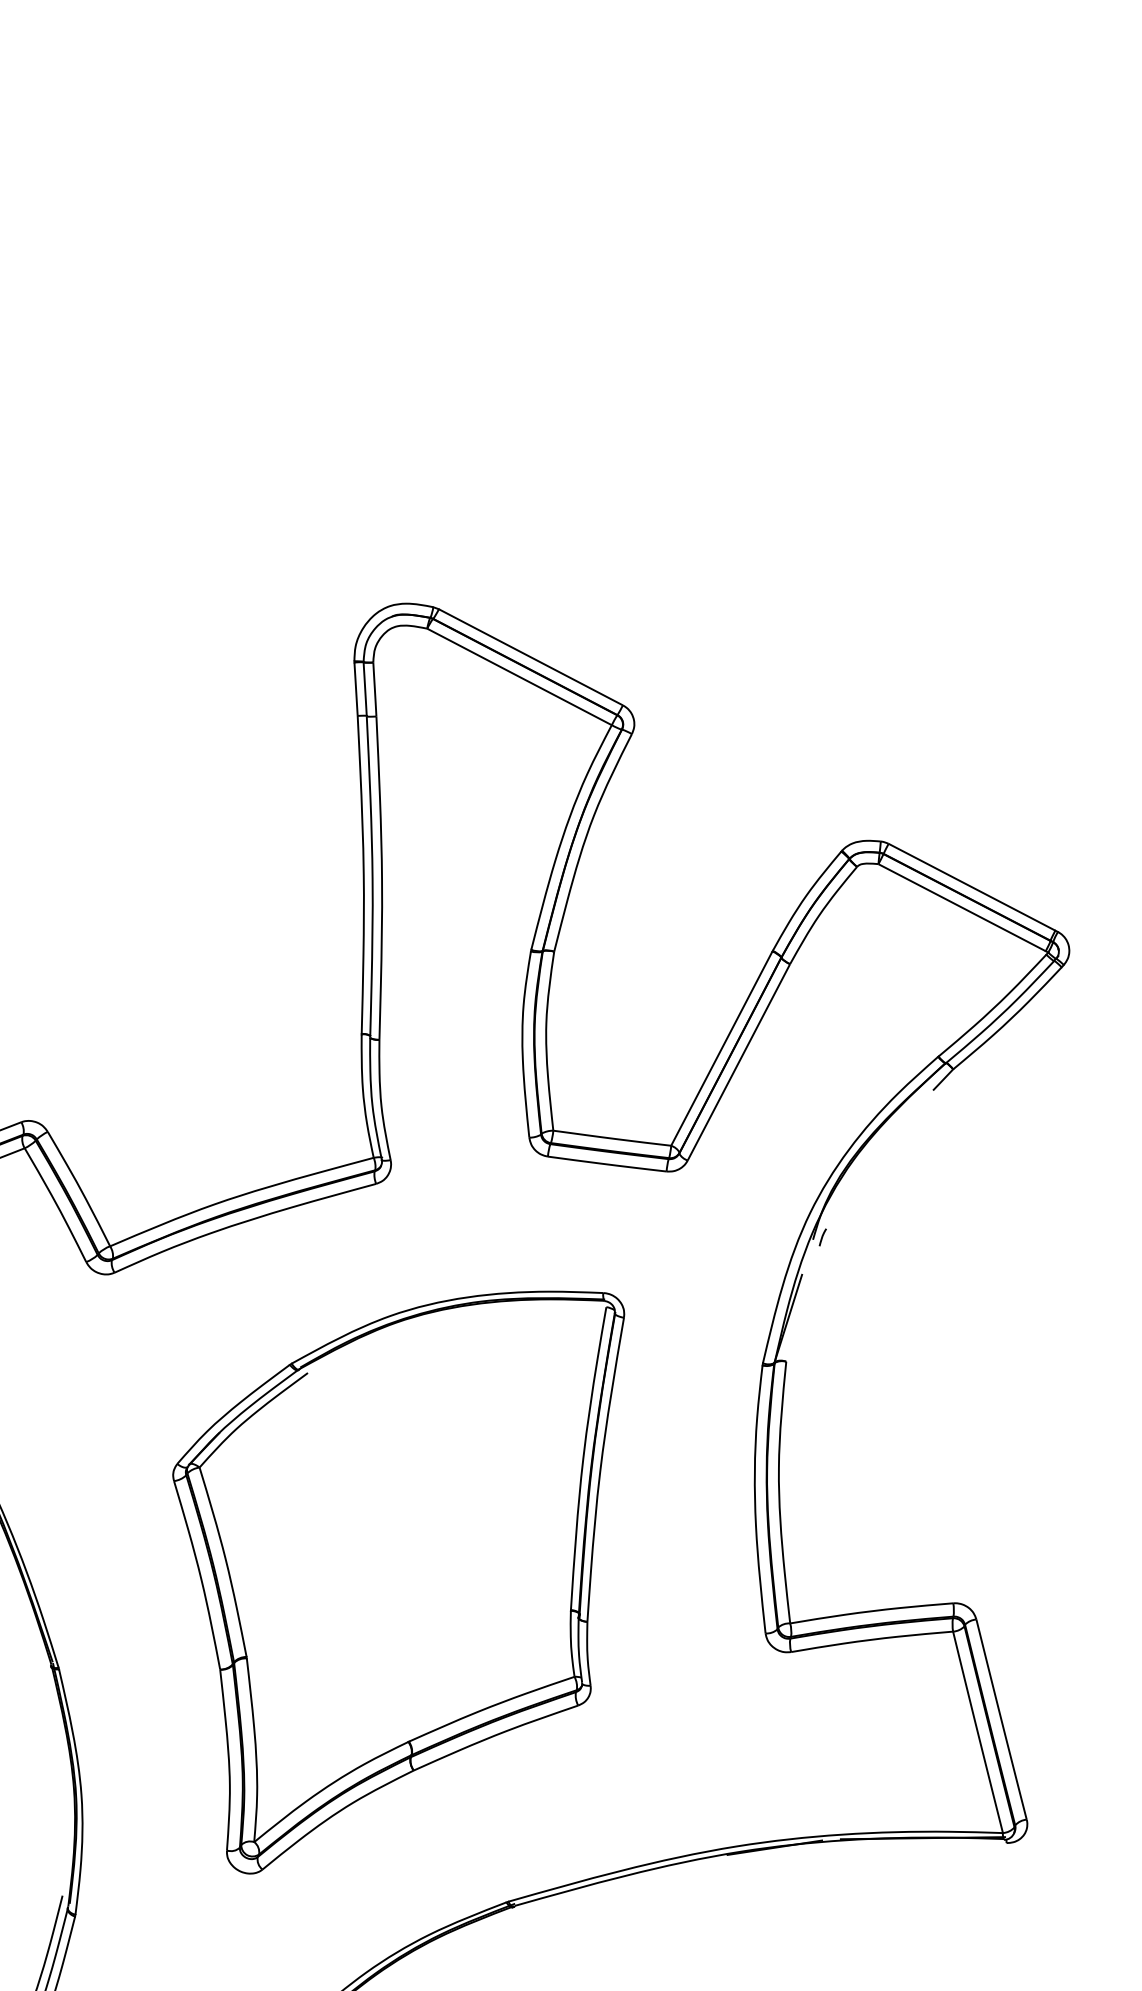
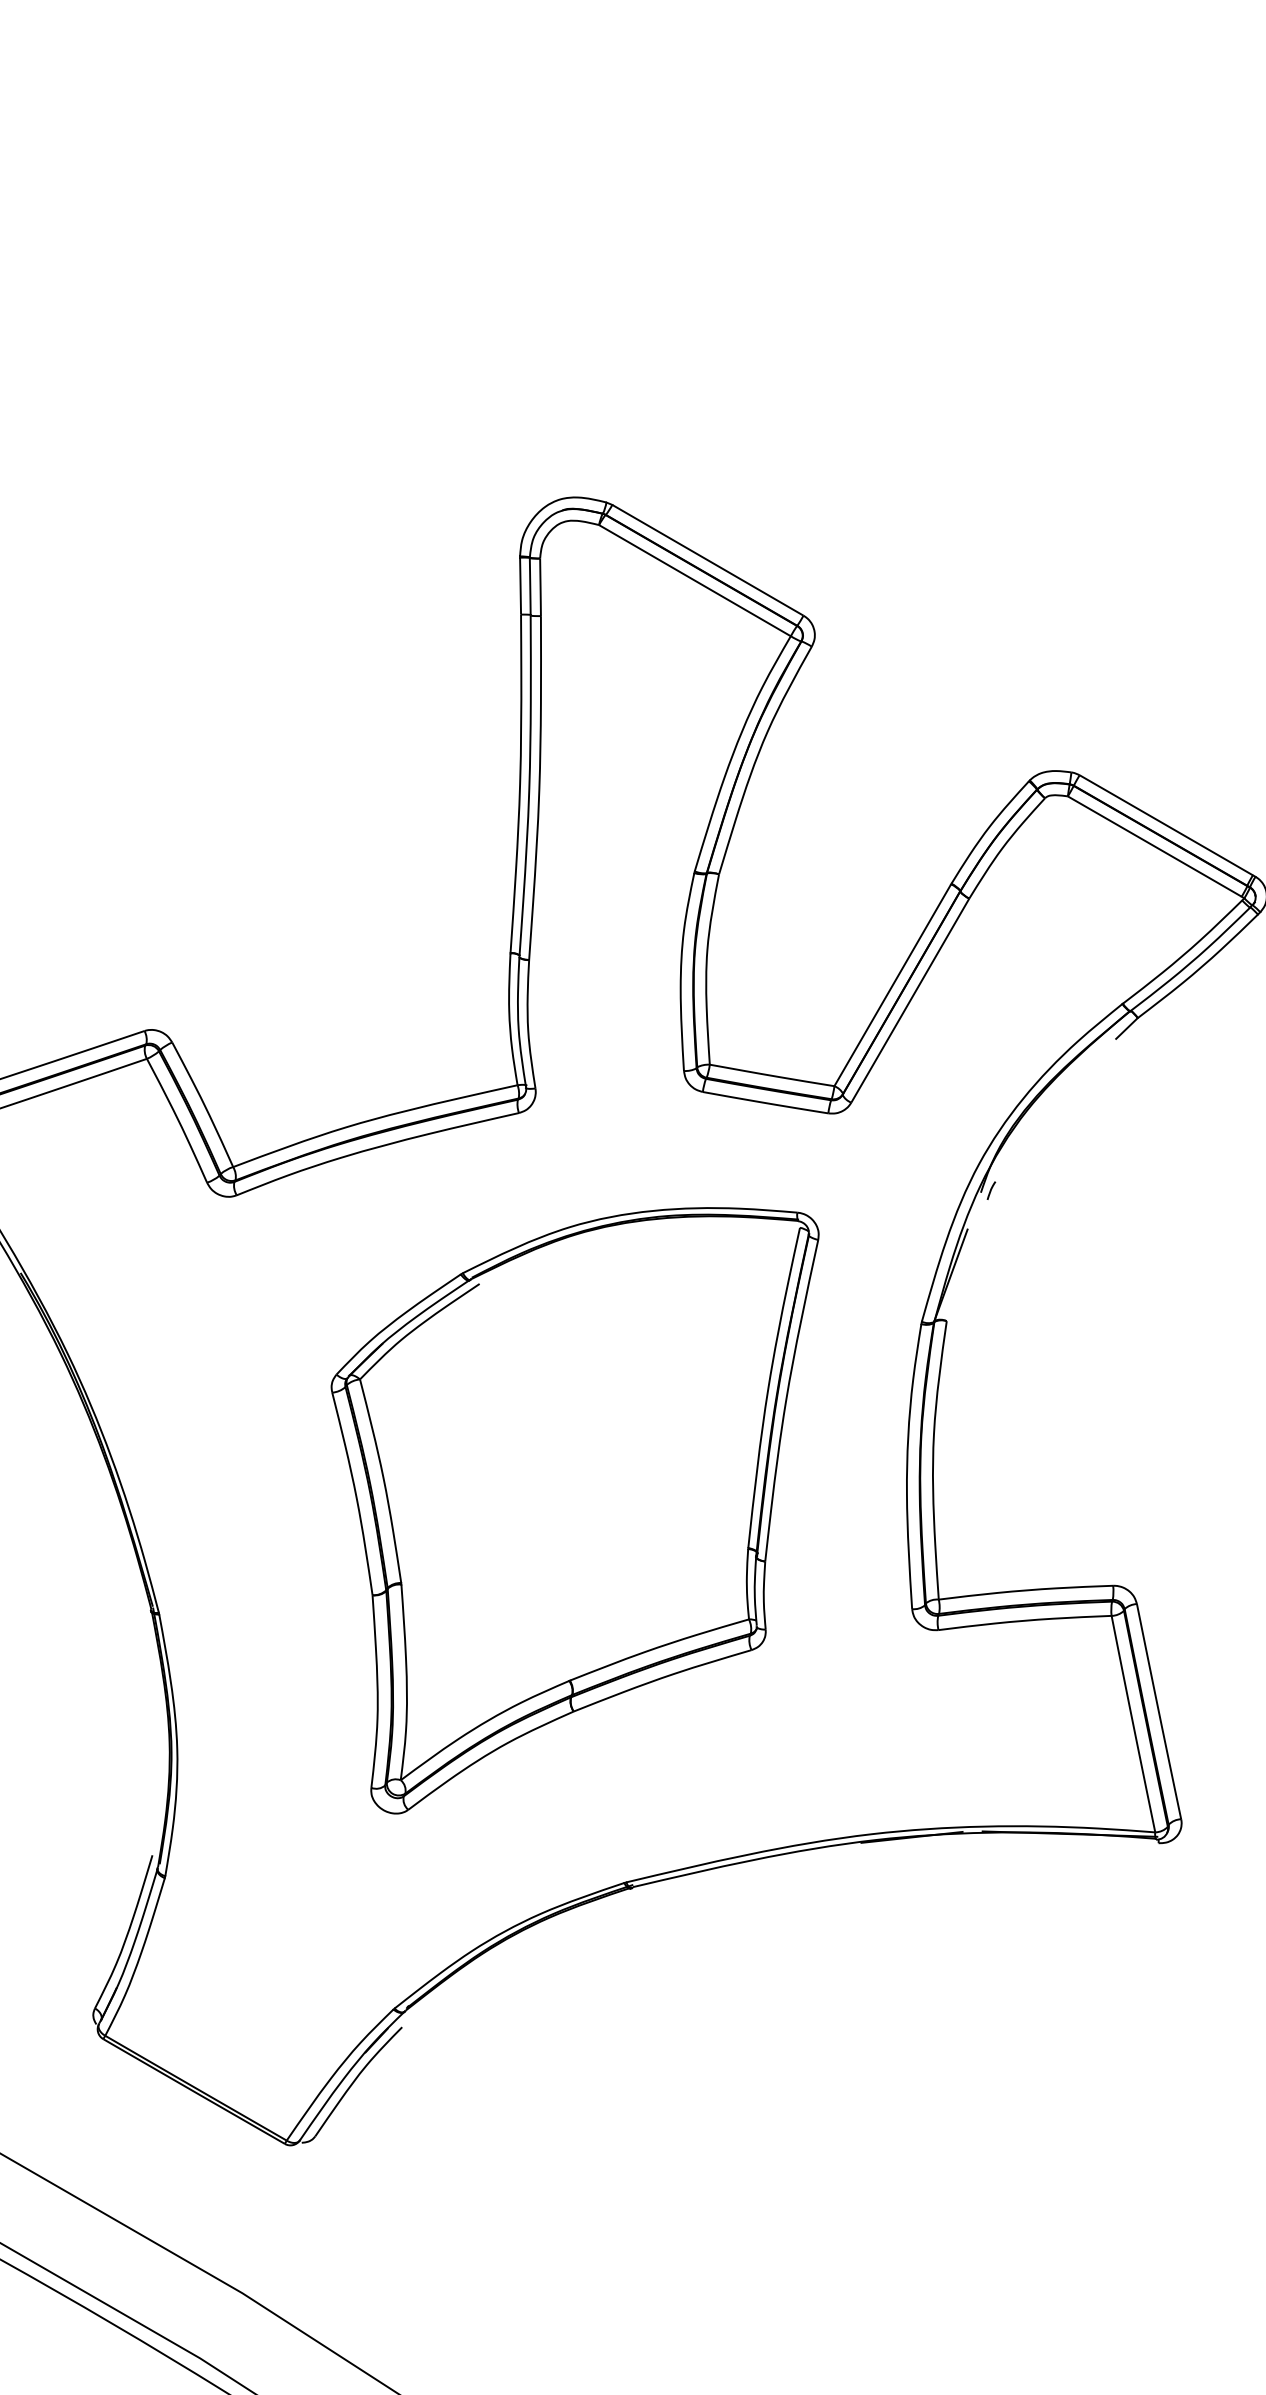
part: (406, 1581) -> (574, 1510), moved

